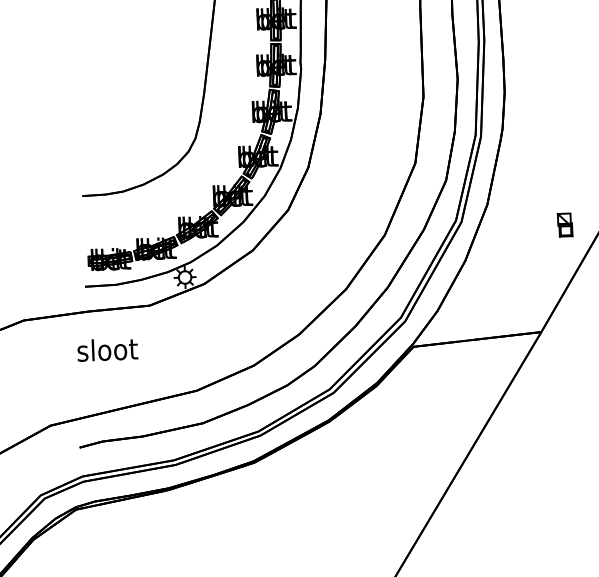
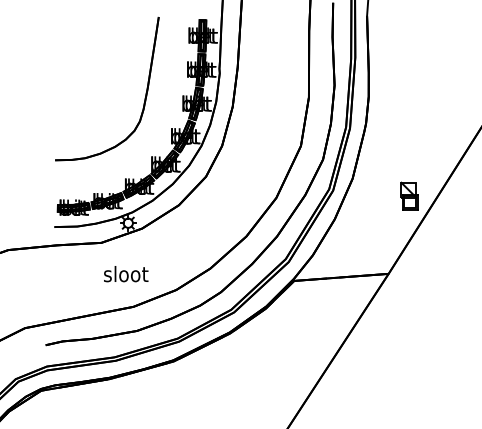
part: (564, 224) -> (408, 195), size x1.6
text: (108, 350) -> (126, 274), moved

